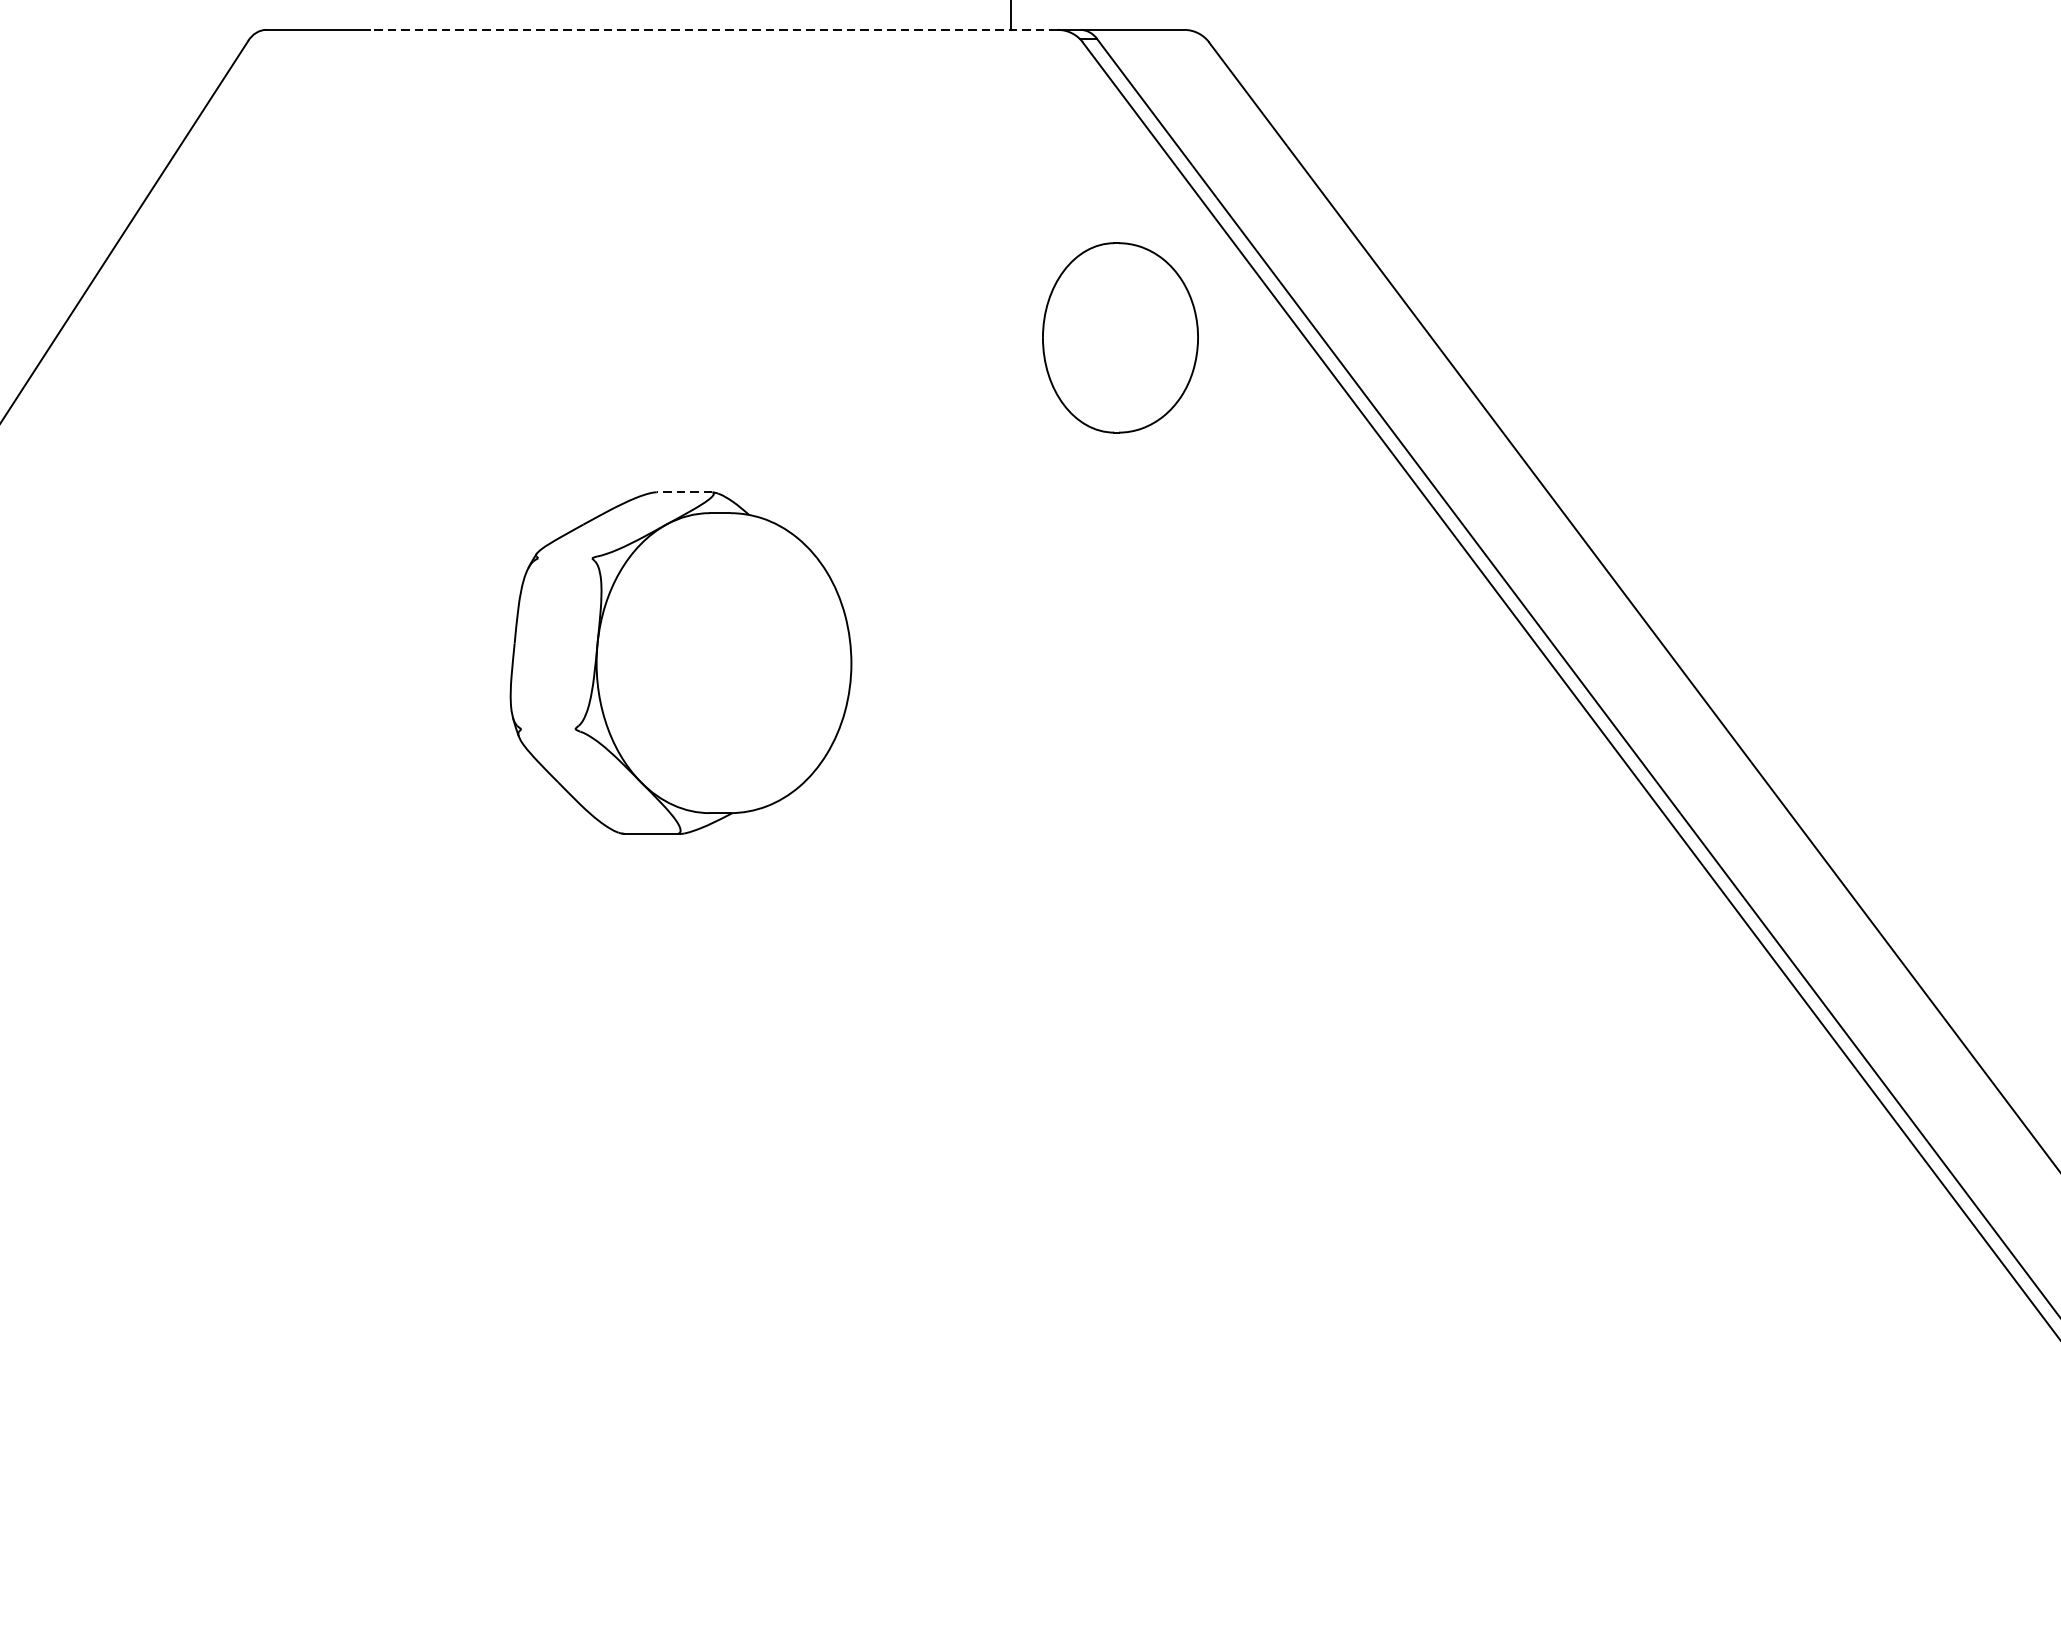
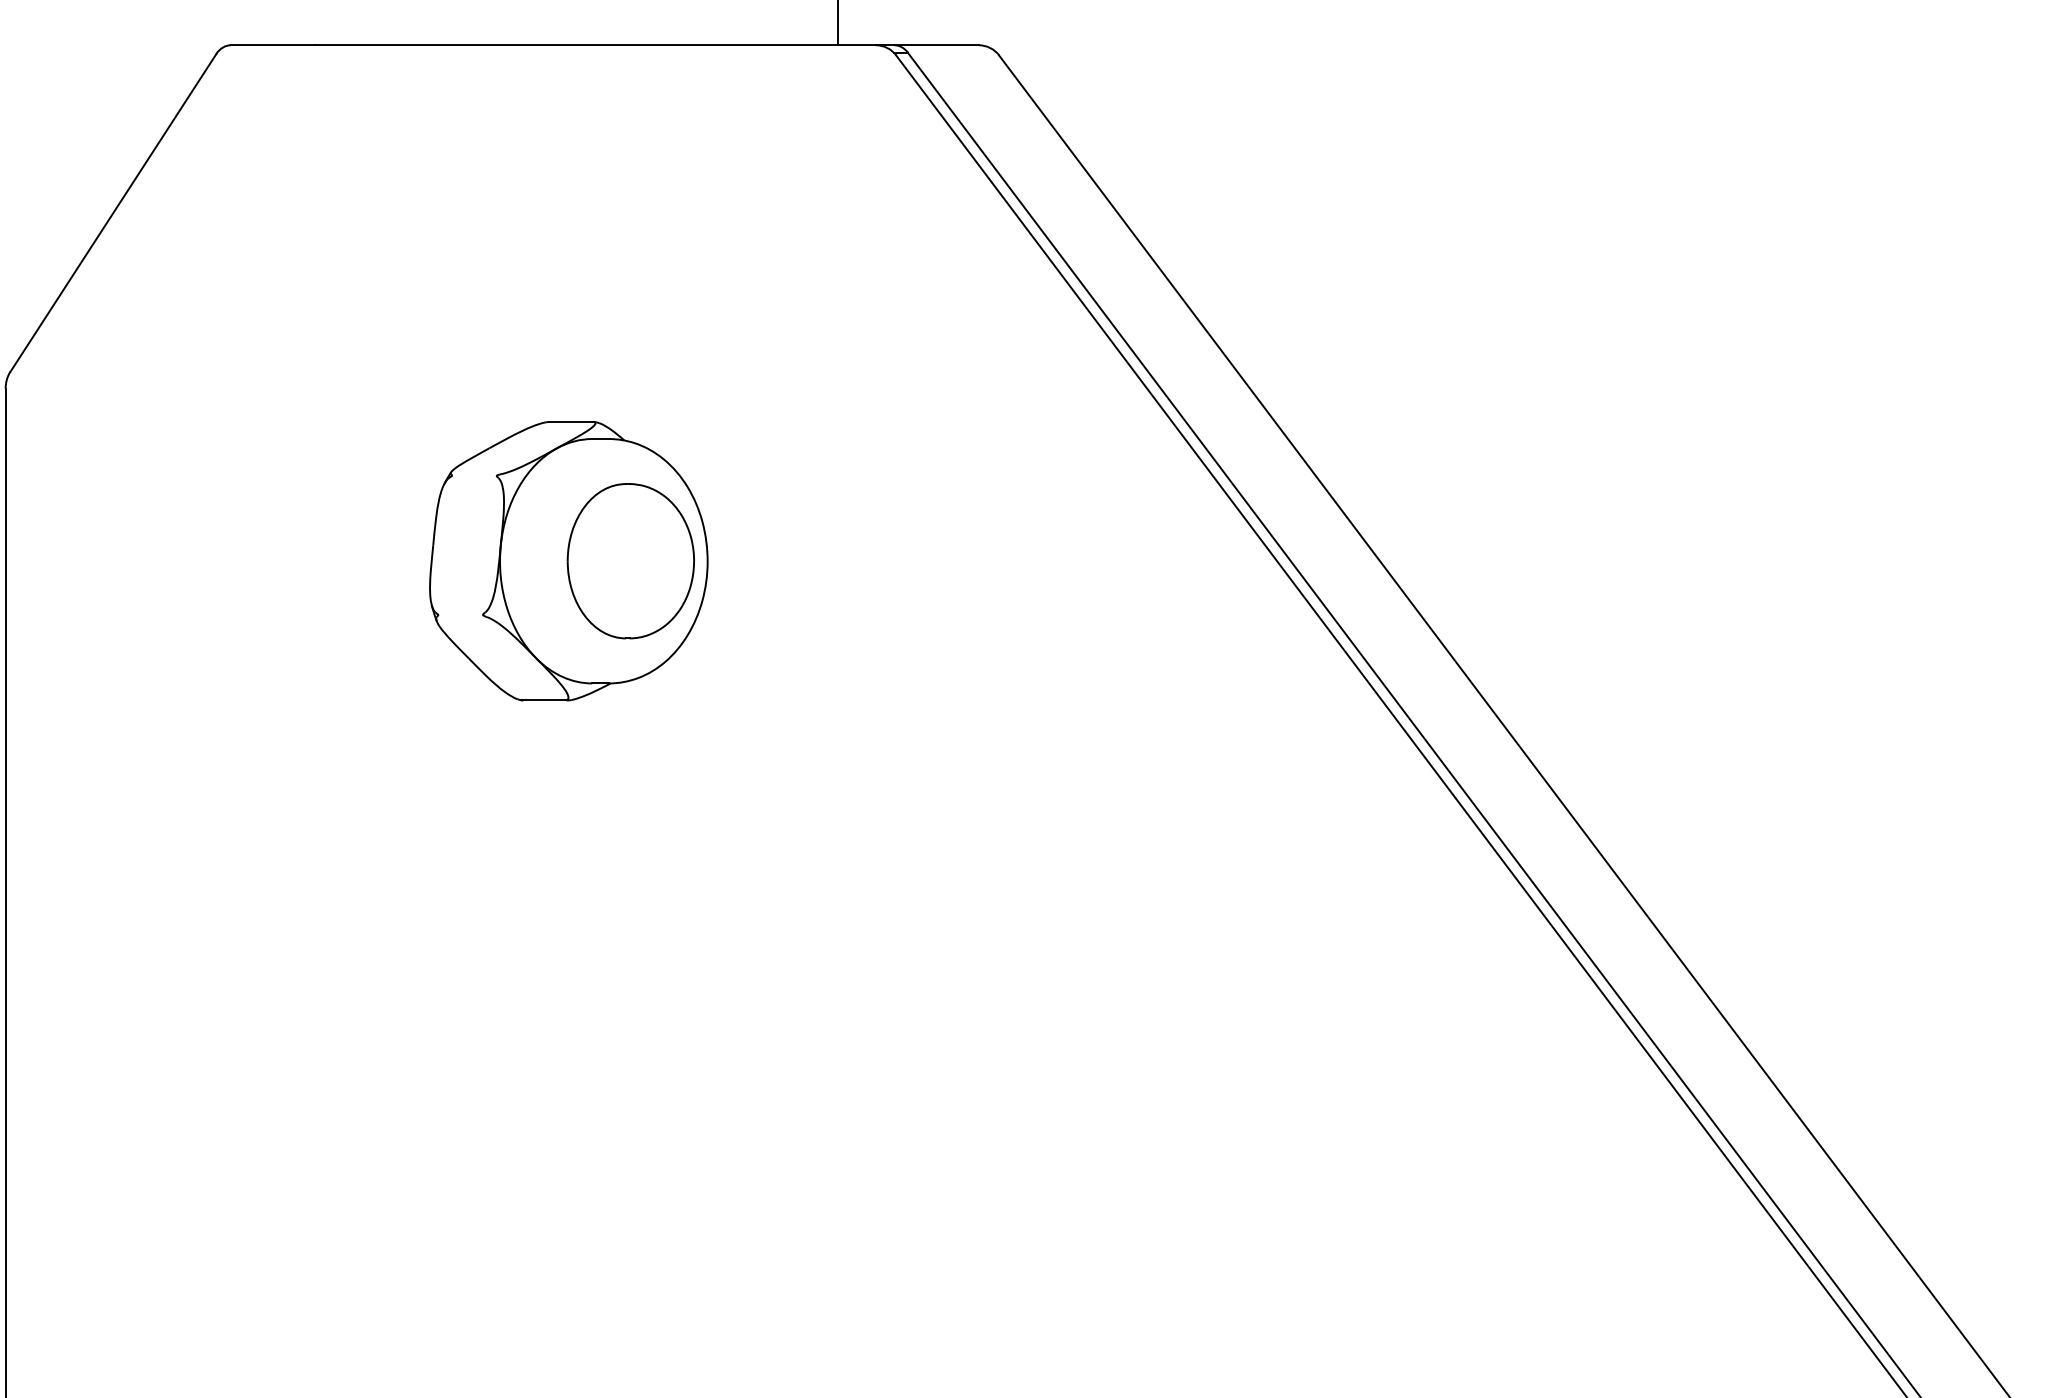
line: (713, 30) -> (595, 45), dashed -> solid
part: (1120, 338) -> (630, 561), moved
line: (684, 492) -> (571, 422), dashed -> solid

